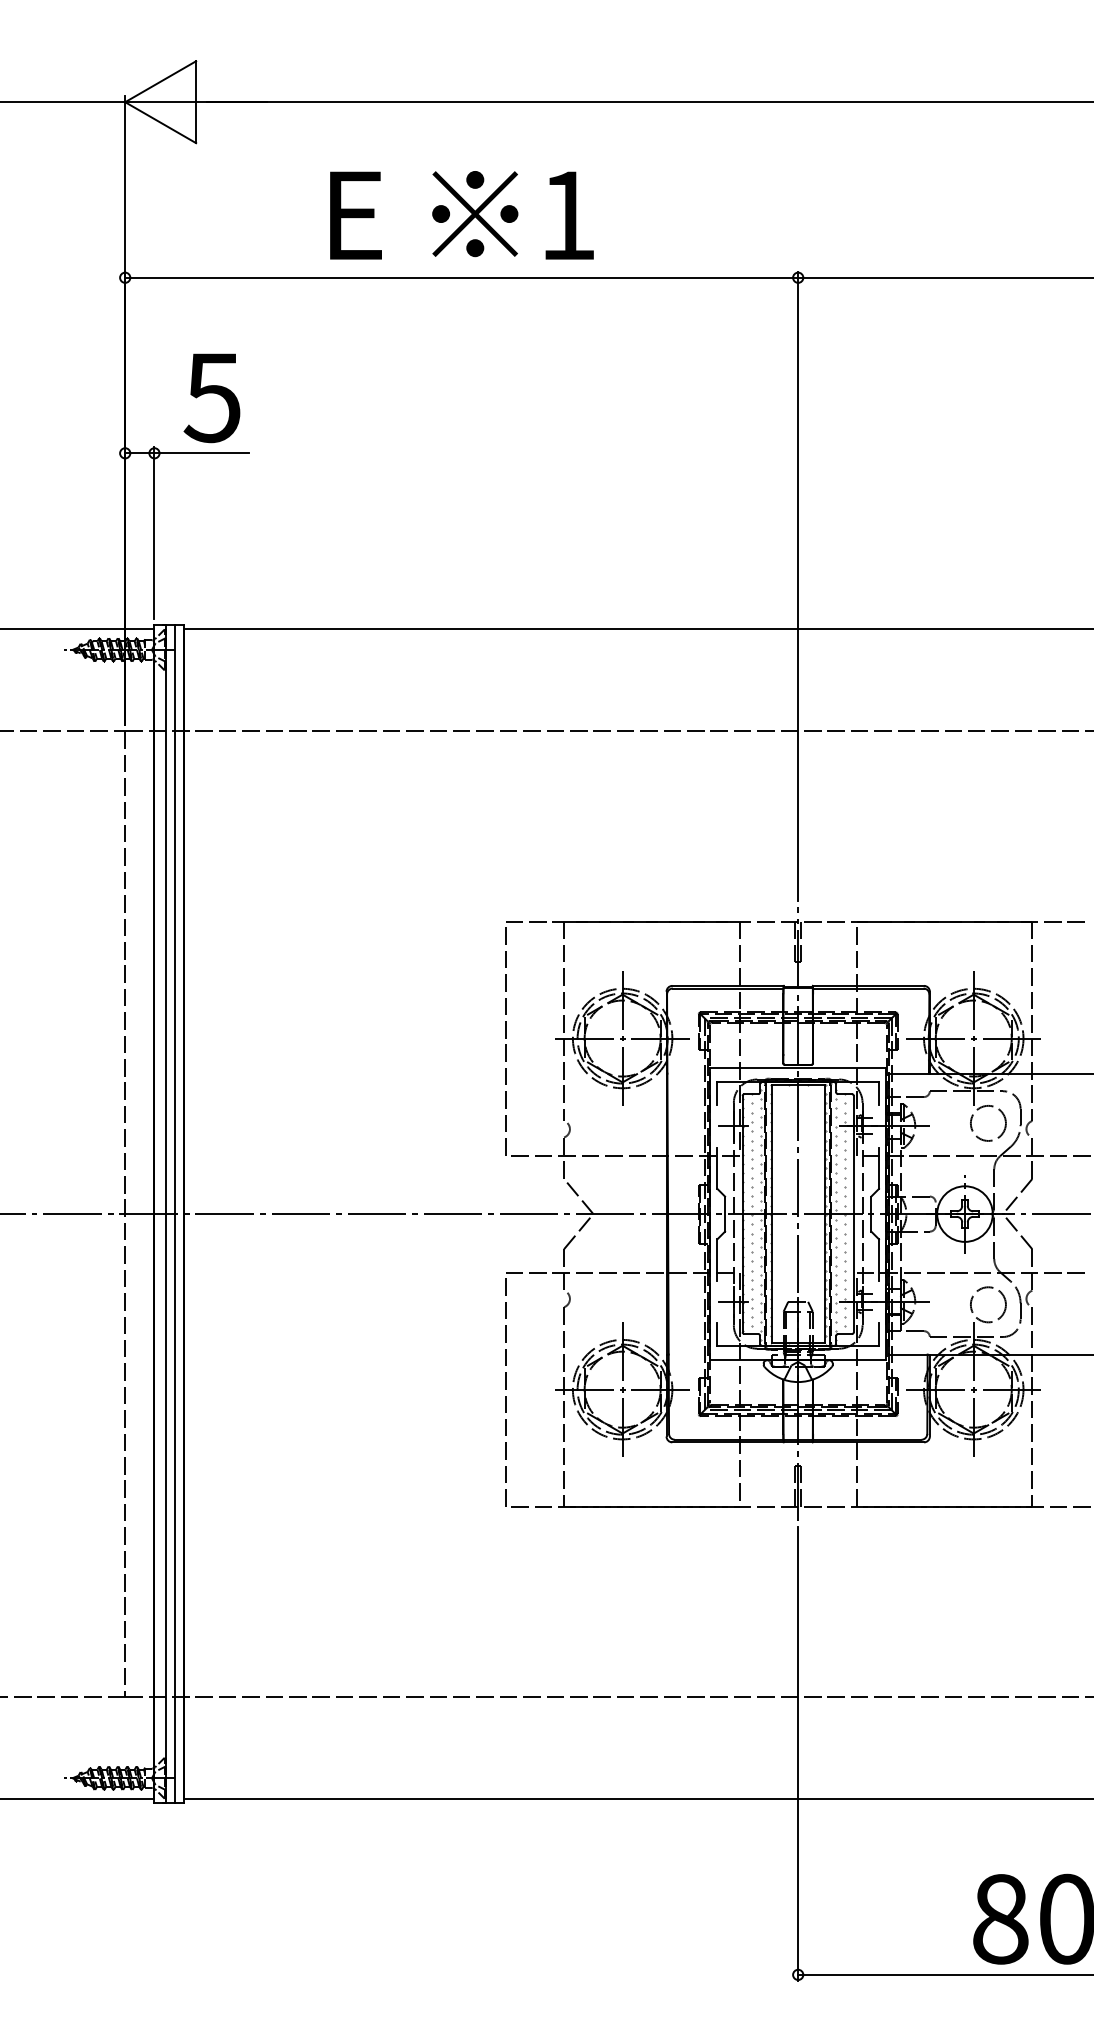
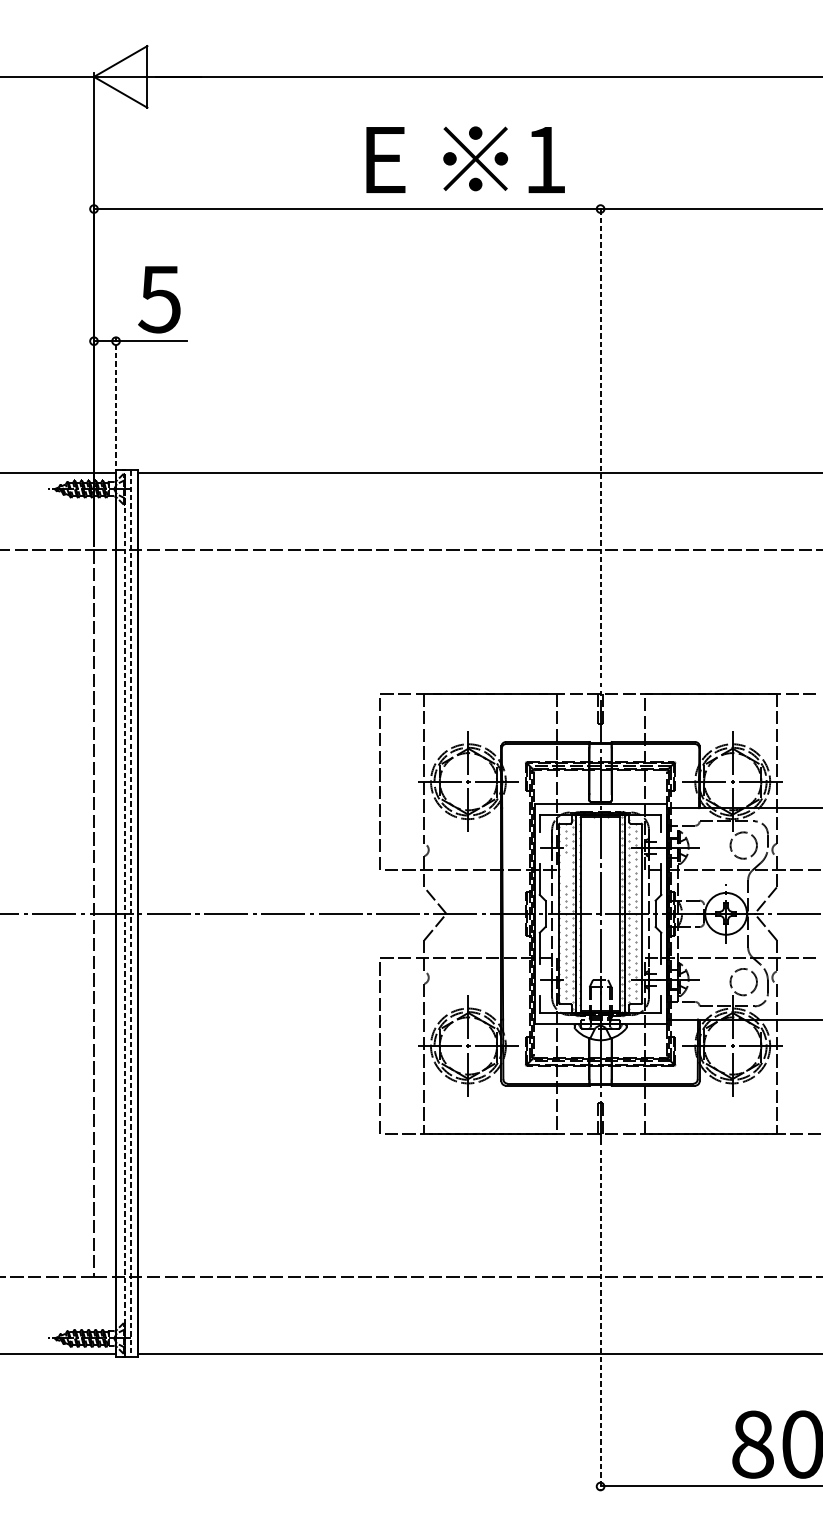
text: (461, 215) -> (465, 159), moved
line: (154, 533) -> (116, 401), solid -> dashed
line: (798, 586) -> (600, 441), solid -> dashed
part: (752, 1154) -> (566, 868), removed
line: (166, 1213) -> (125, 913), solid -> dashed
line: (174, 1214) -> (131, 914), solid -> dashed
line: (798, 1753) -> (600, 1319), solid -> dashed

